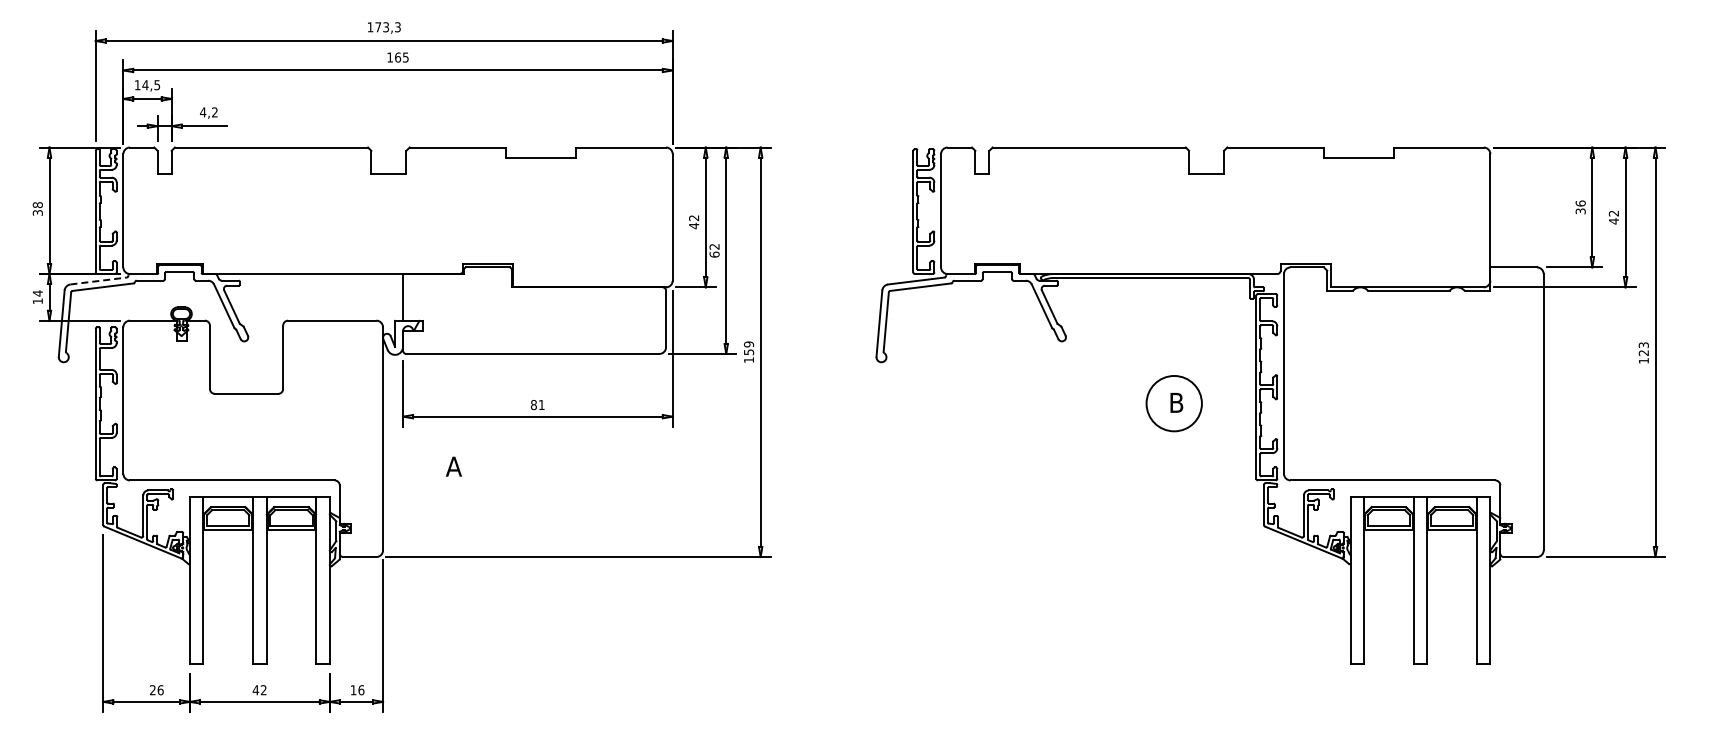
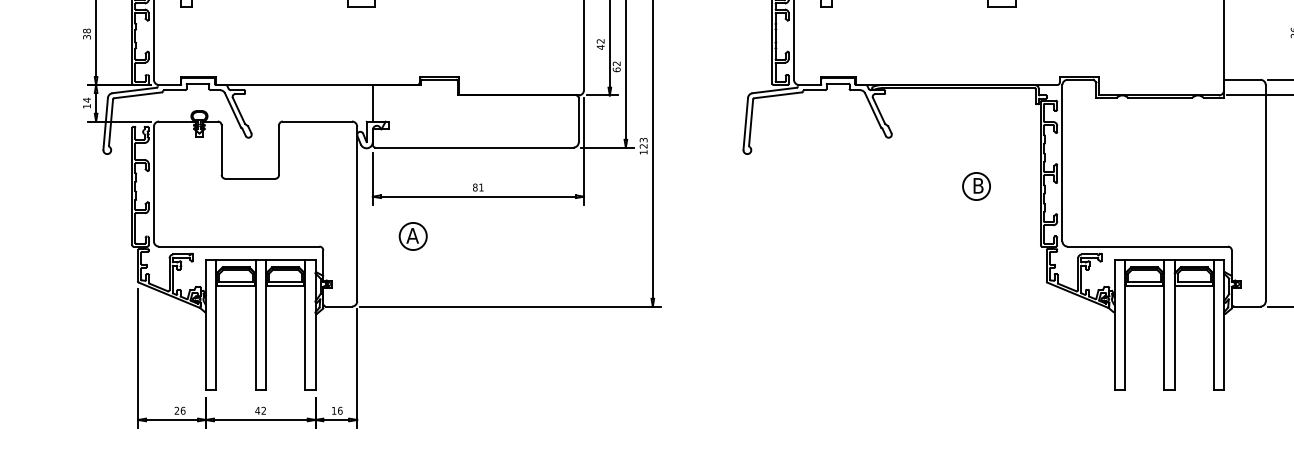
line: (99, 280) -> (135, 90), dashed -> solid
text: (749, 348) -> (644, 143), 159 -> 123
circle: (1173, 403) -> (975, 186), size x0.62
circle: (454, 467) -> (413, 236), added

